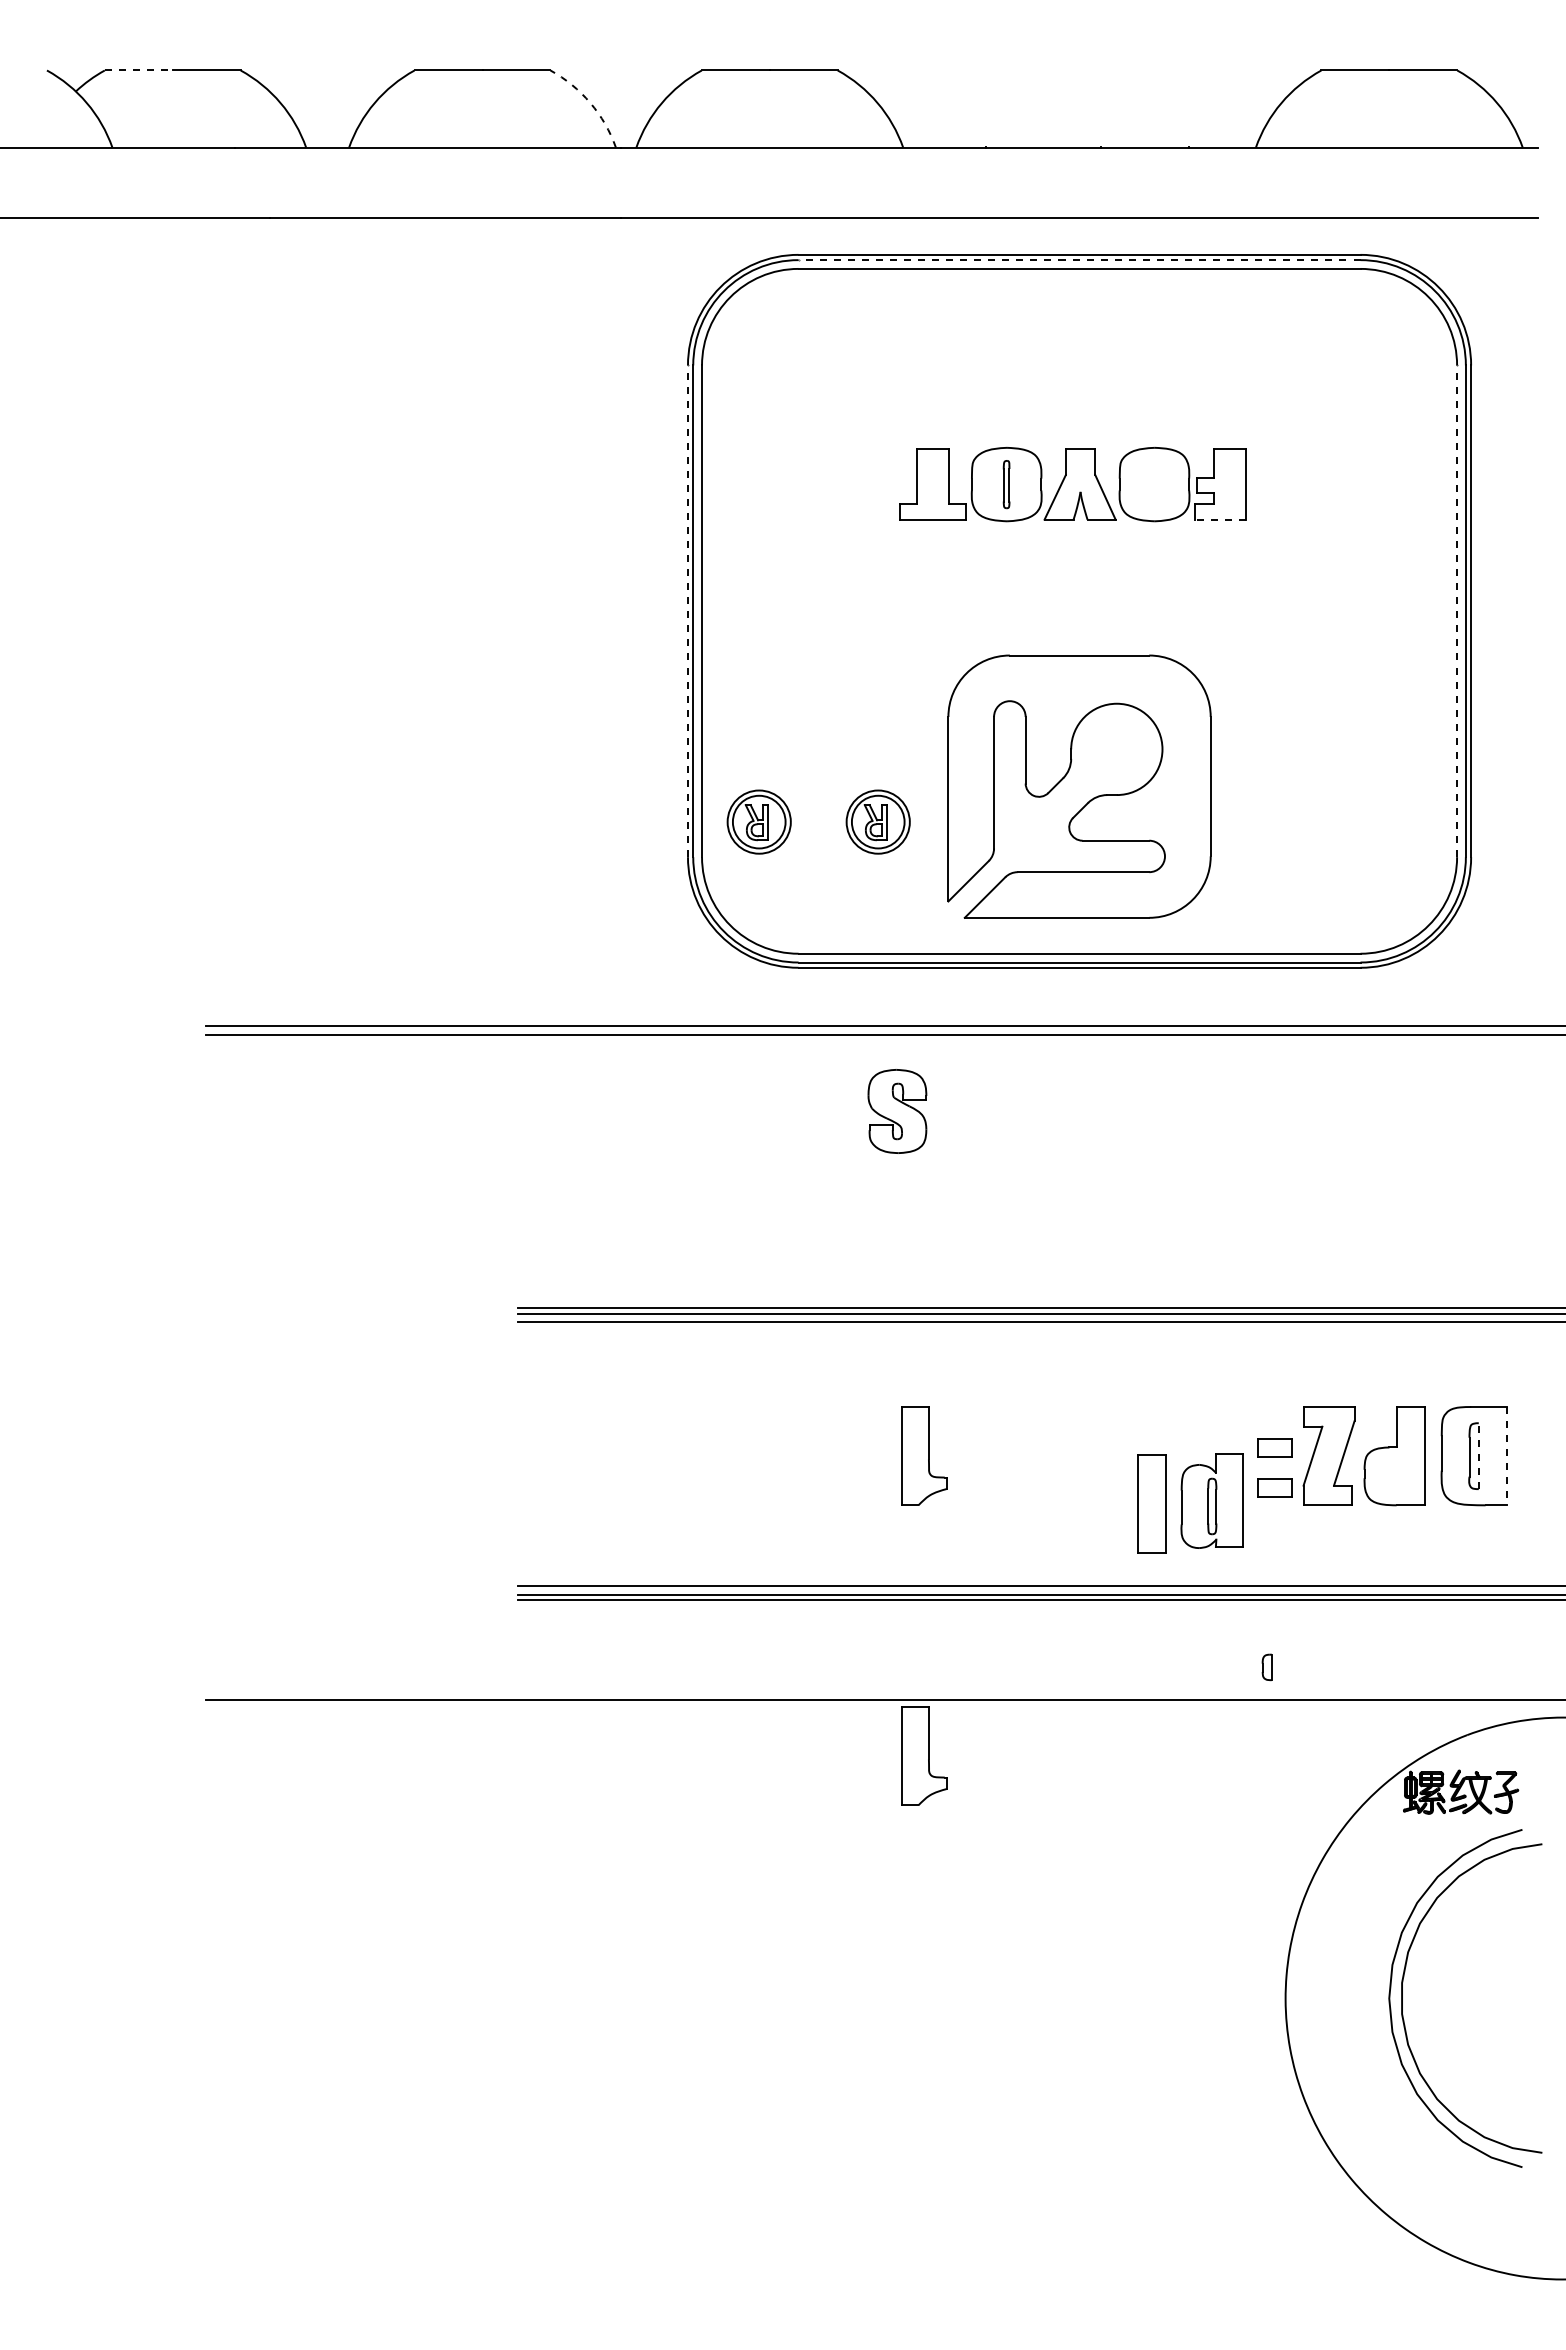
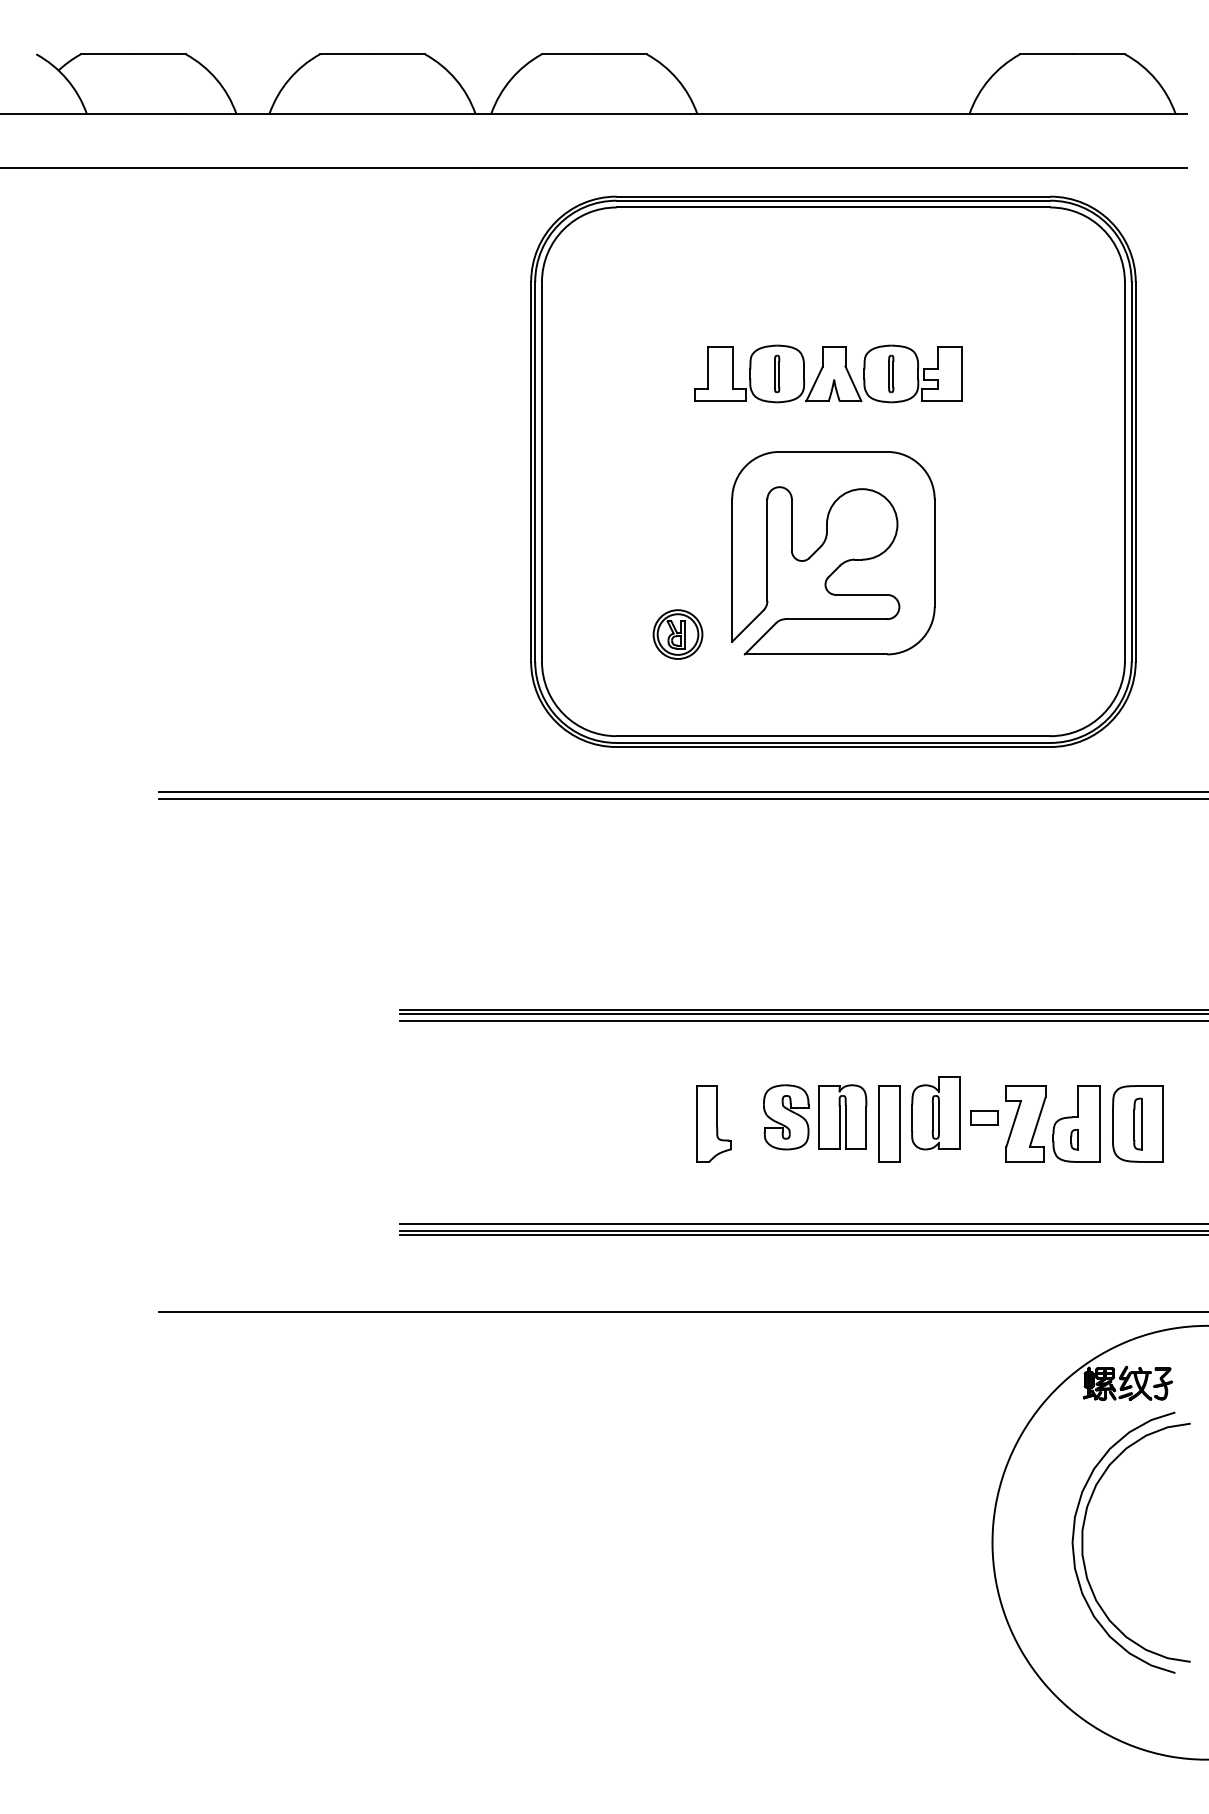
line: (138, 70) -> (106, 54), dashed -> solid
arc: (590, 103) -> (455, 79), dashed -> solid
line: (1079, 260) -> (833, 201), dashed -> solid
part: (1154, 484) -> (891, 373), added
line: (1220, 519) -> (942, 400), dashed -> solid
line: (687, 611) -> (530, 471), dashed -> solid
line: (1457, 611) -> (1125, 471), dashed -> solid
part: (1065, 777) -> (822, 546), moved
part: (758, 821) -> (585, 634), removed
part: (897, 1111) -> (786, 1117), moved
part: (1091, 1446) -> (842, 1116), added
line: (1478, 1456) -> (1141, 1124), dashed -> solid
line: (1506, 1456) -> (1163, 1124), dashed -> solid
part: (1274, 1487) -> (983, 1148), removed
part: (1211, 1500) -> (935, 1112), moved
part: (1151, 1503) -> (888, 1123), moved
part: (1266, 1667) -> (1074, 1139), moved
part: (924, 1755) -> (713, 1355), removed

